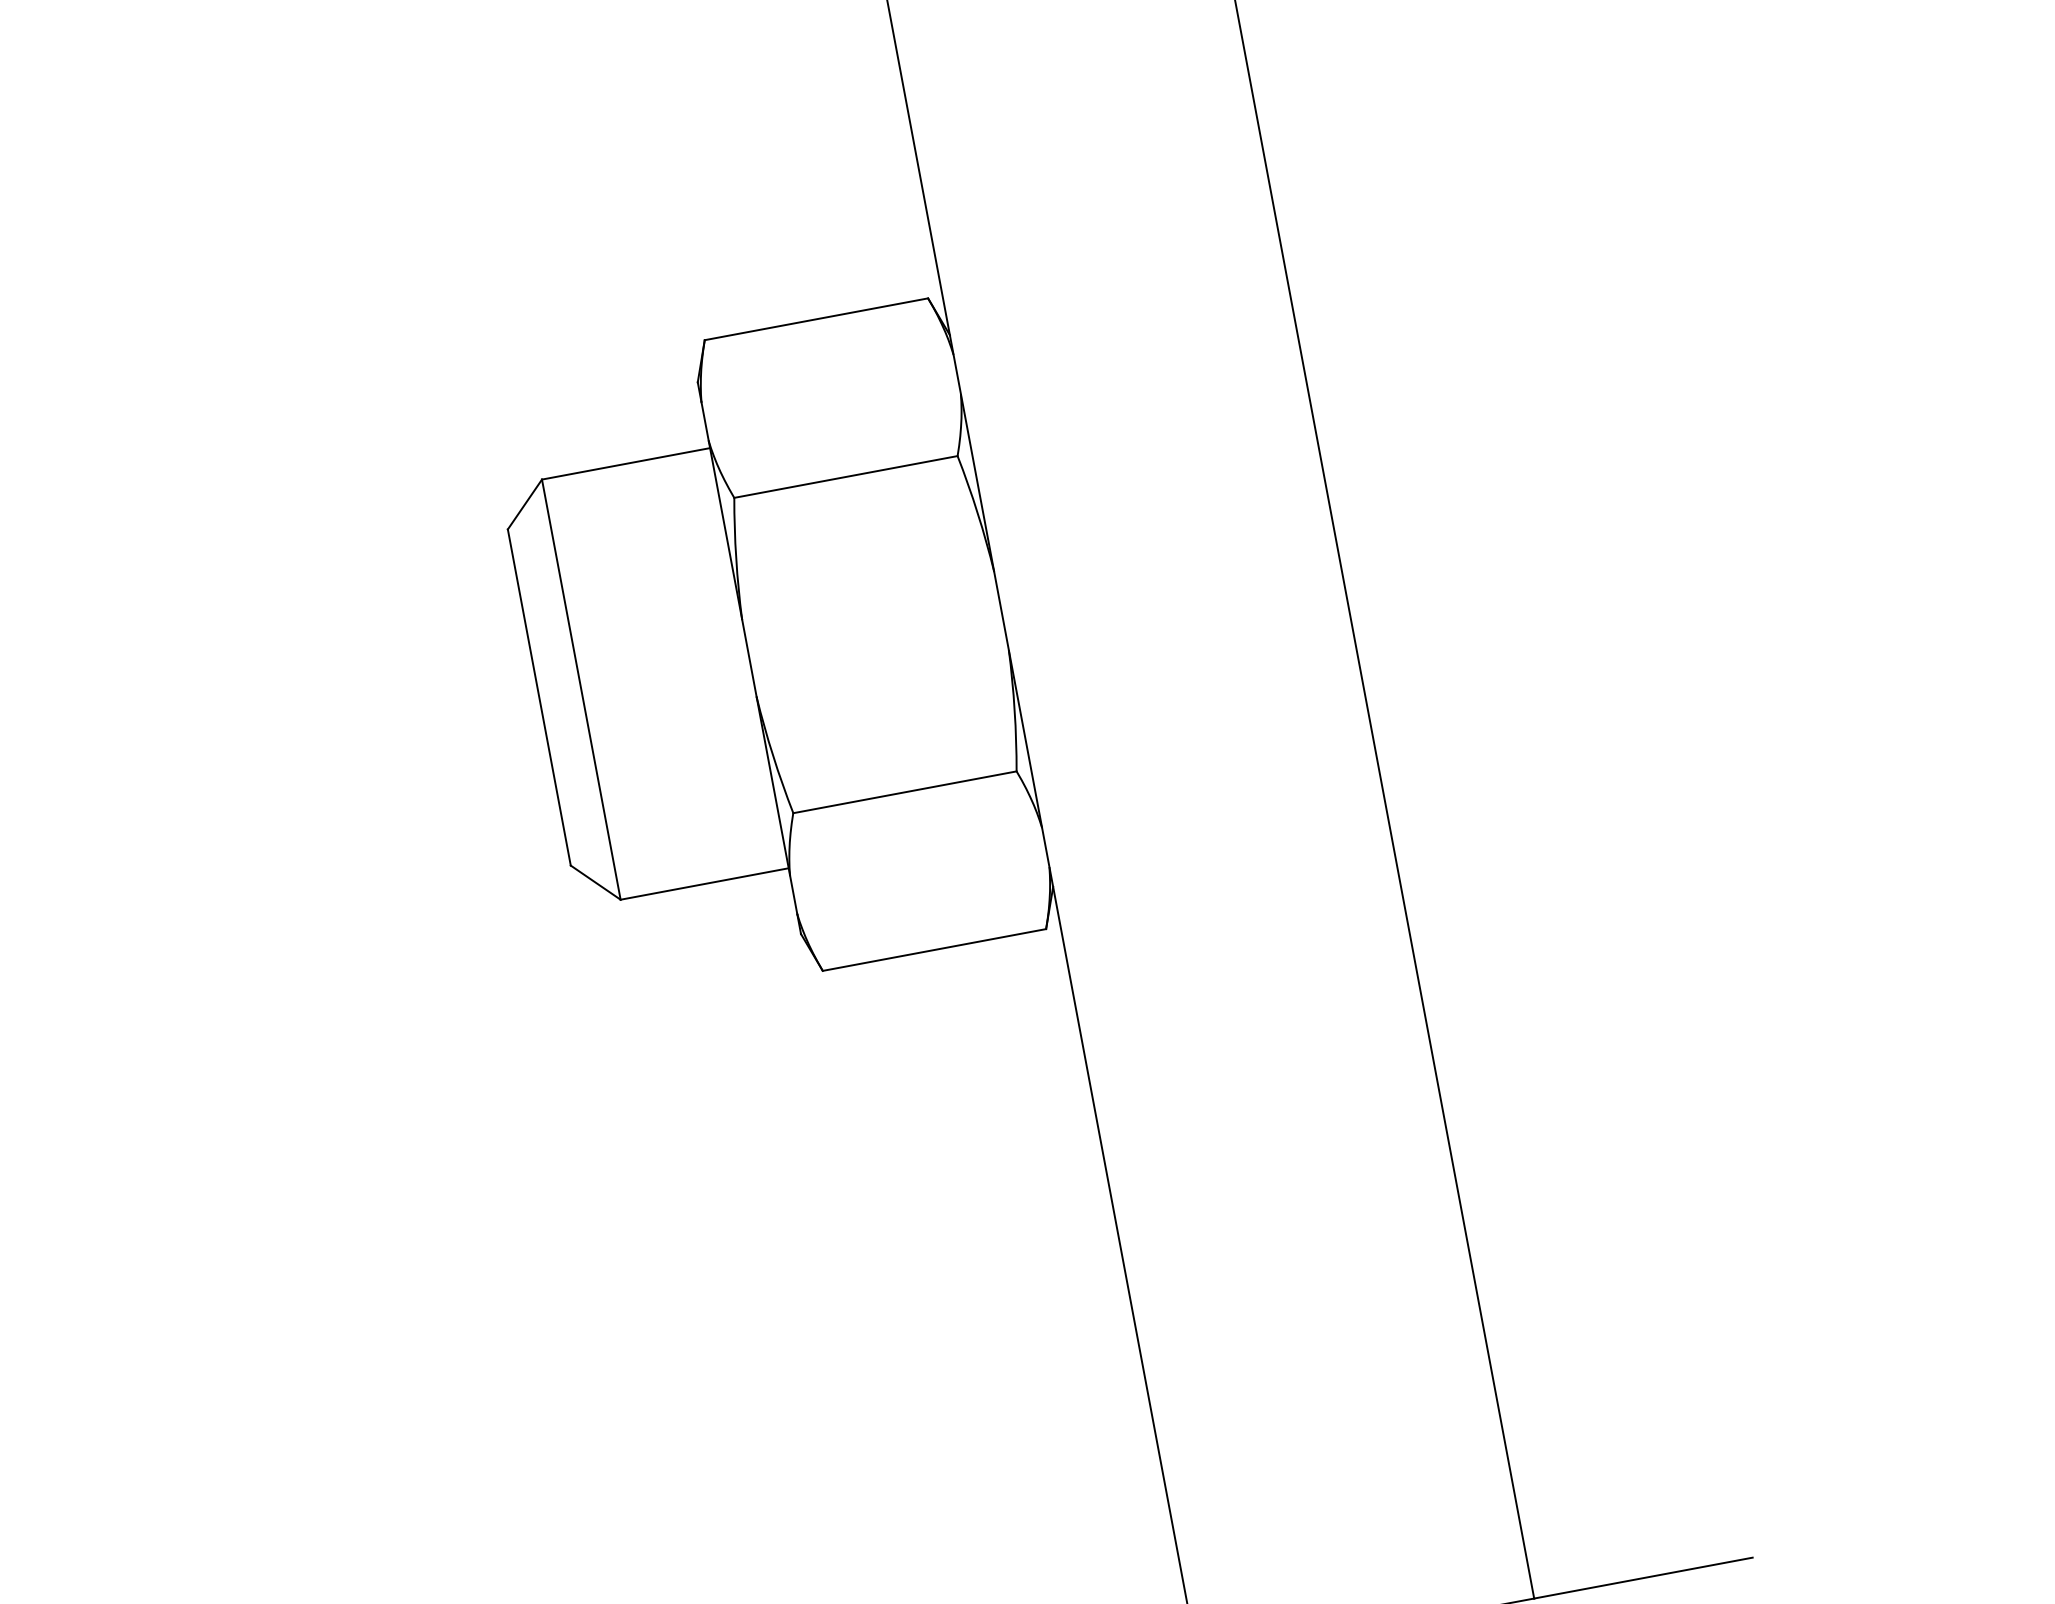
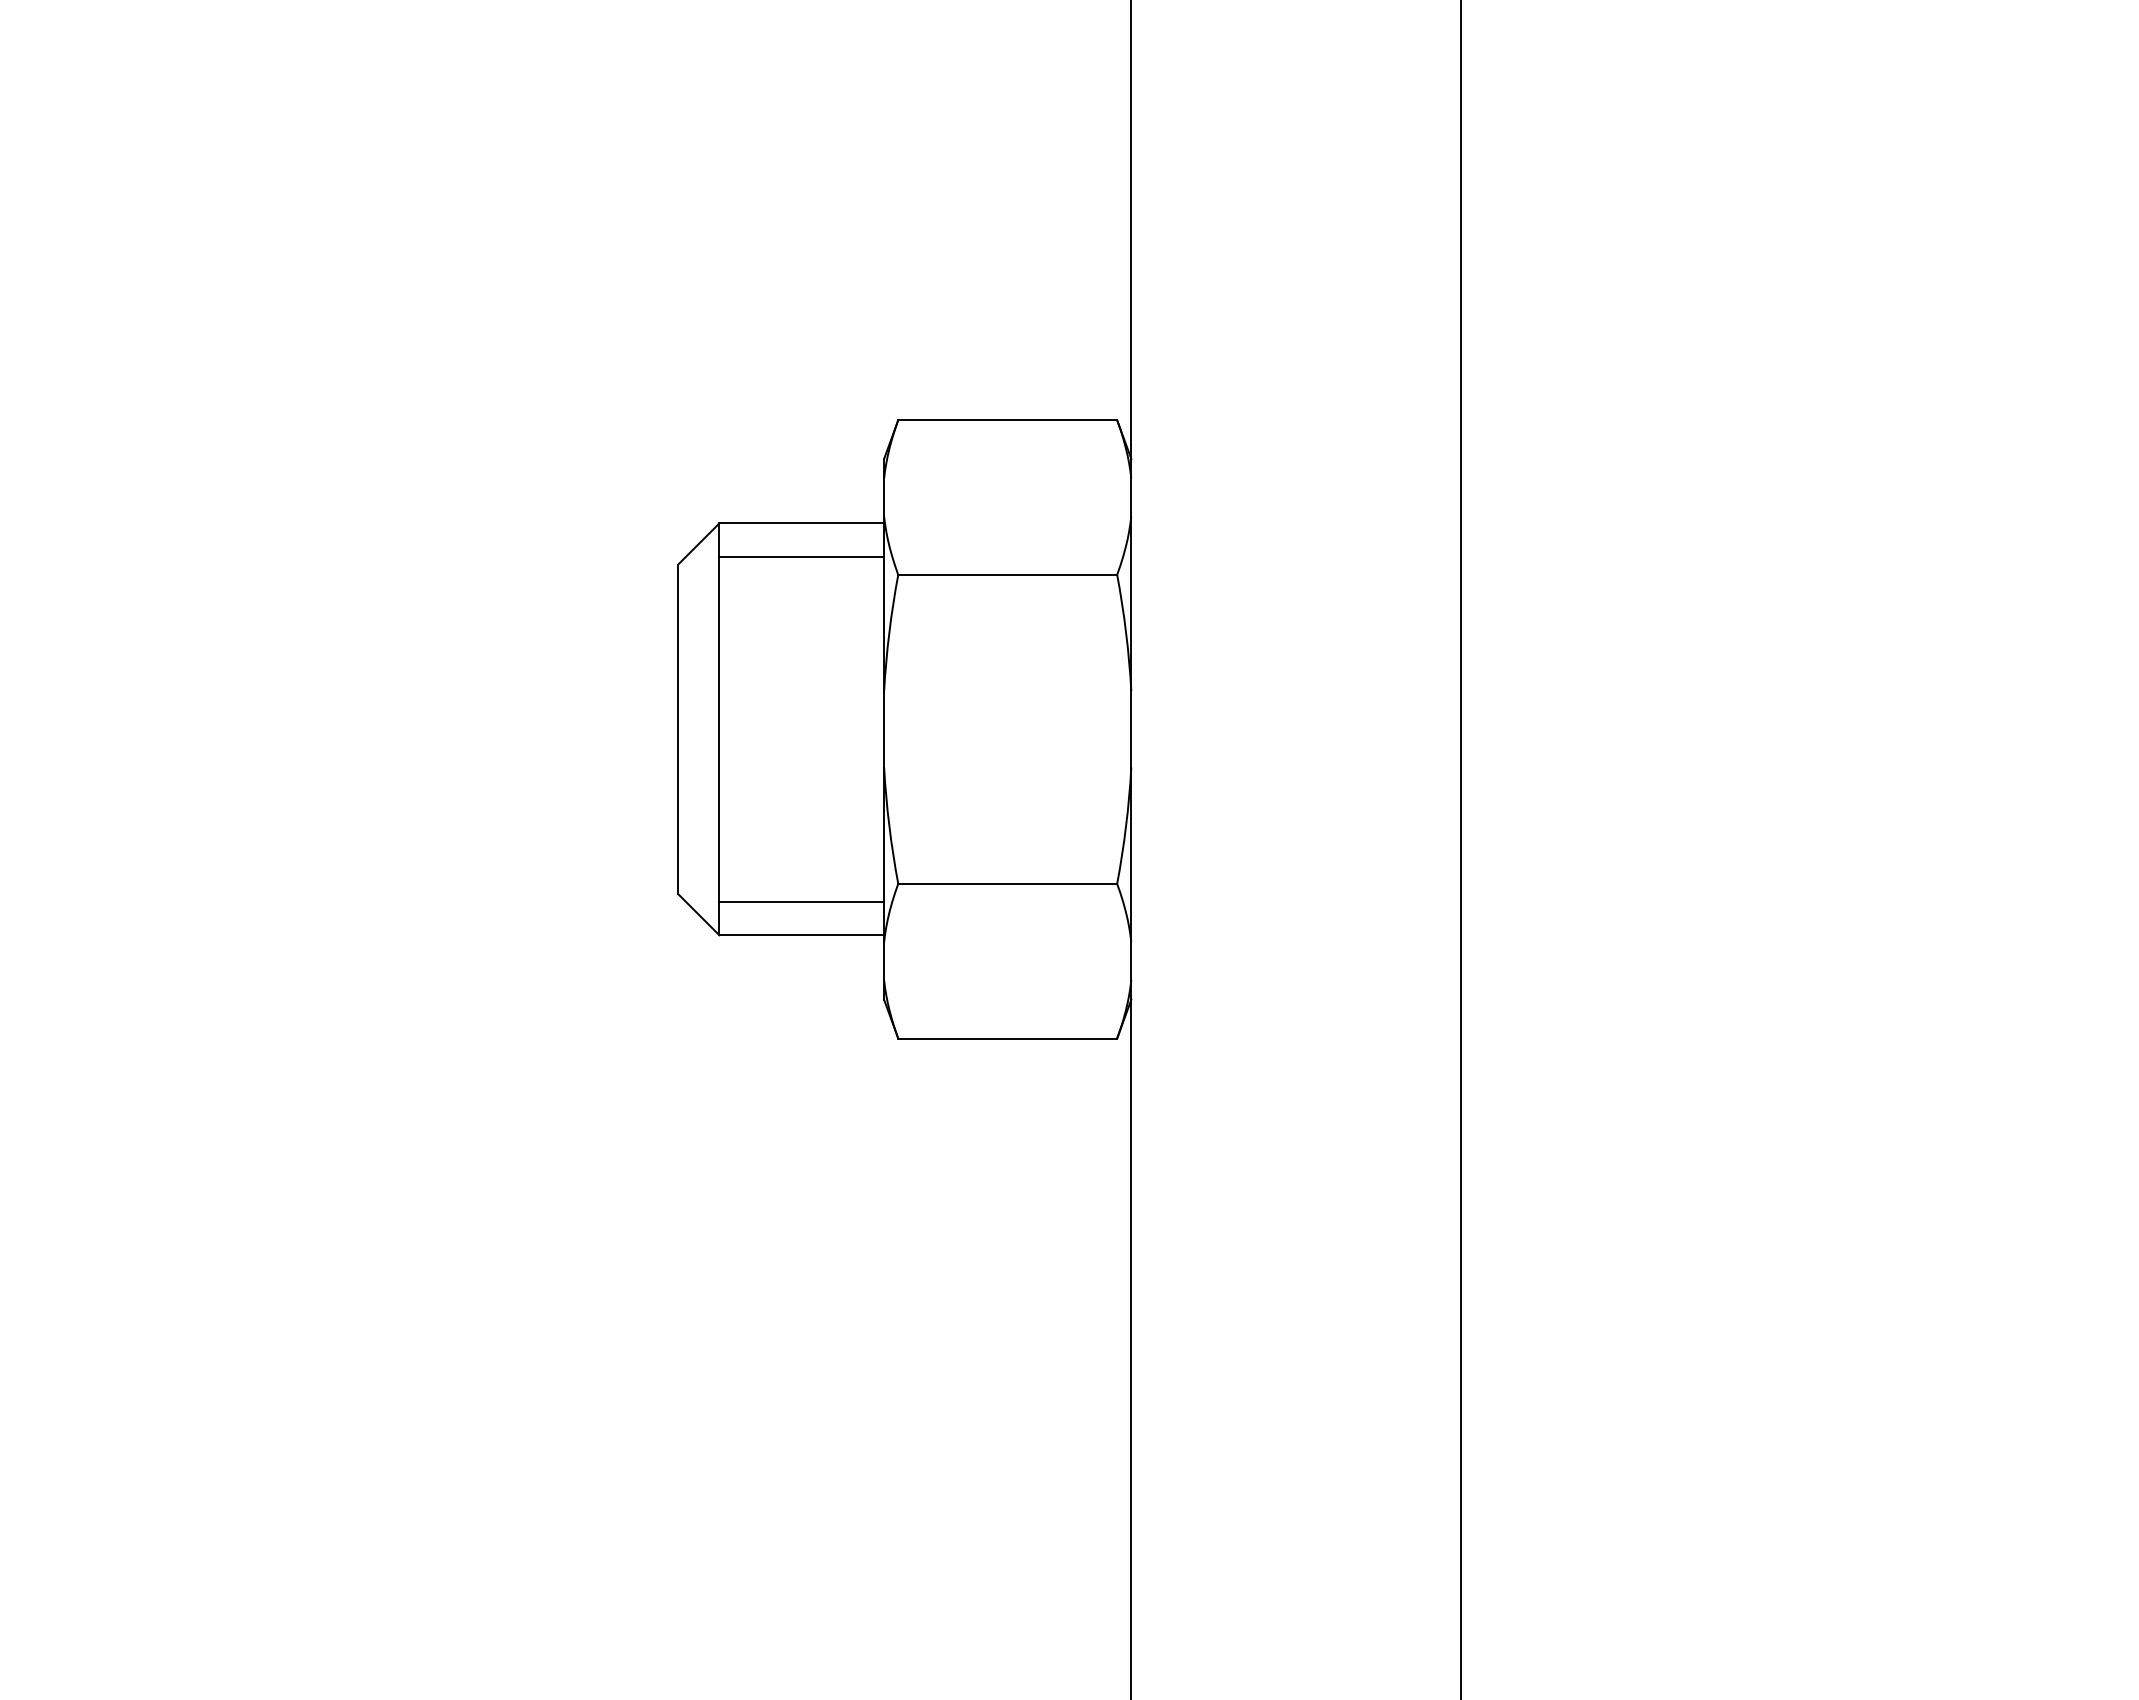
line: (632, 497) -> (801, 556), added
line: (697, 849) -> (801, 901), added

